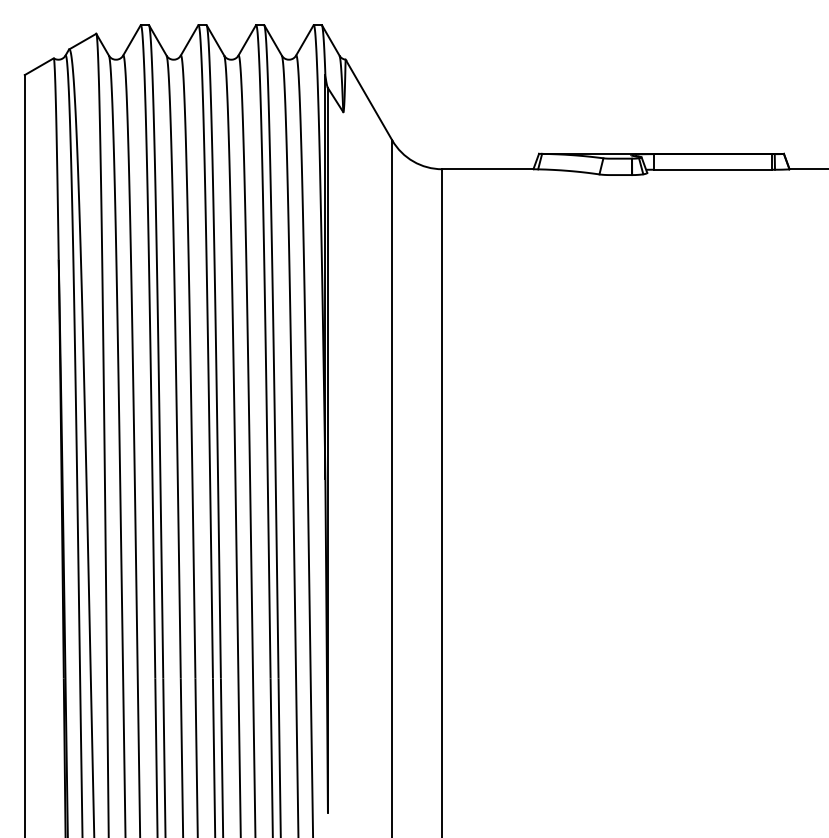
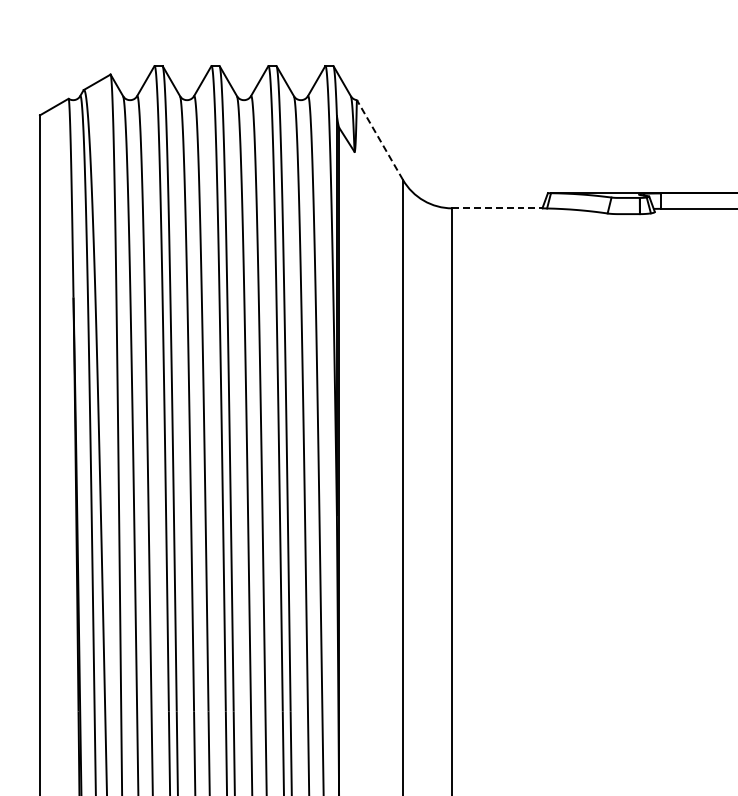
line: (368, 100) -> (379, 140), solid -> dashed
line: (487, 169) -> (497, 208), solid -> dashed

